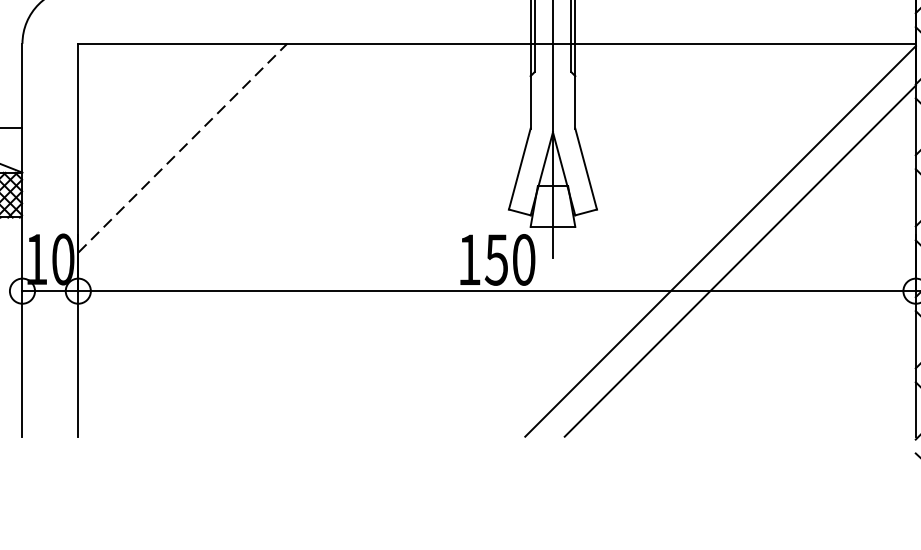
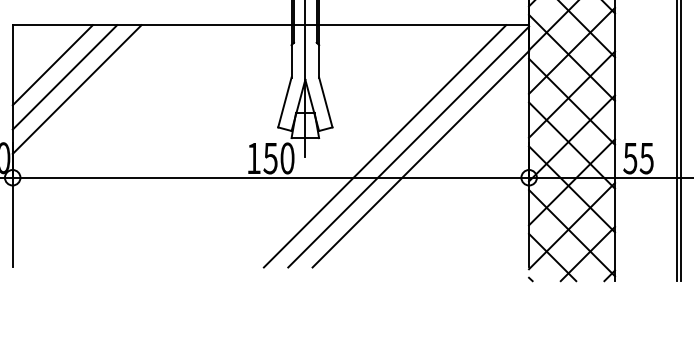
line: (142, 109) -> (52, 65), added
line: (162, 128) -> (64, 77), added
line: (183, 148) -> (77, 89), dashed -> solid
line: (681, 240) -> (384, 146), added

